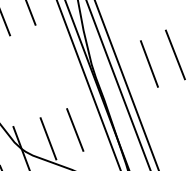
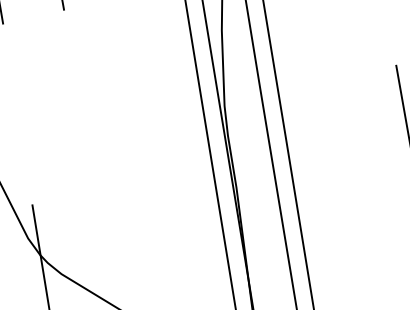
line: (148, 63) -> (345, 127), removed
line: (75, 129) -> (162, 236), removed
line: (48, 138) -> (101, 244), removed

